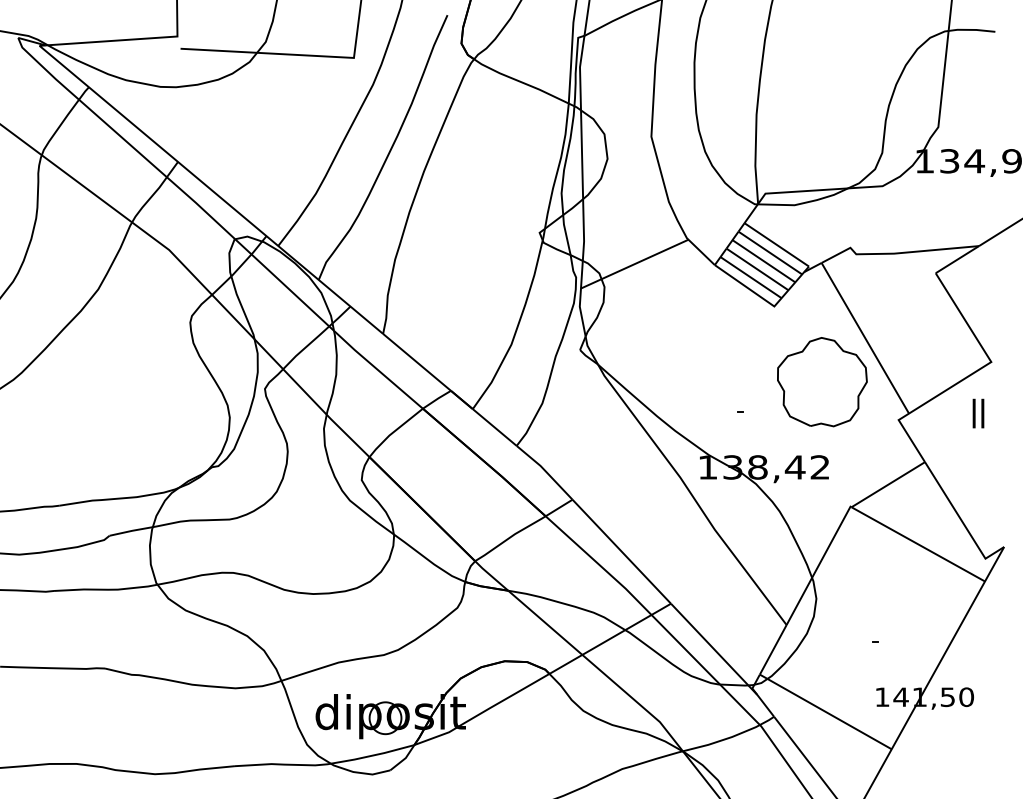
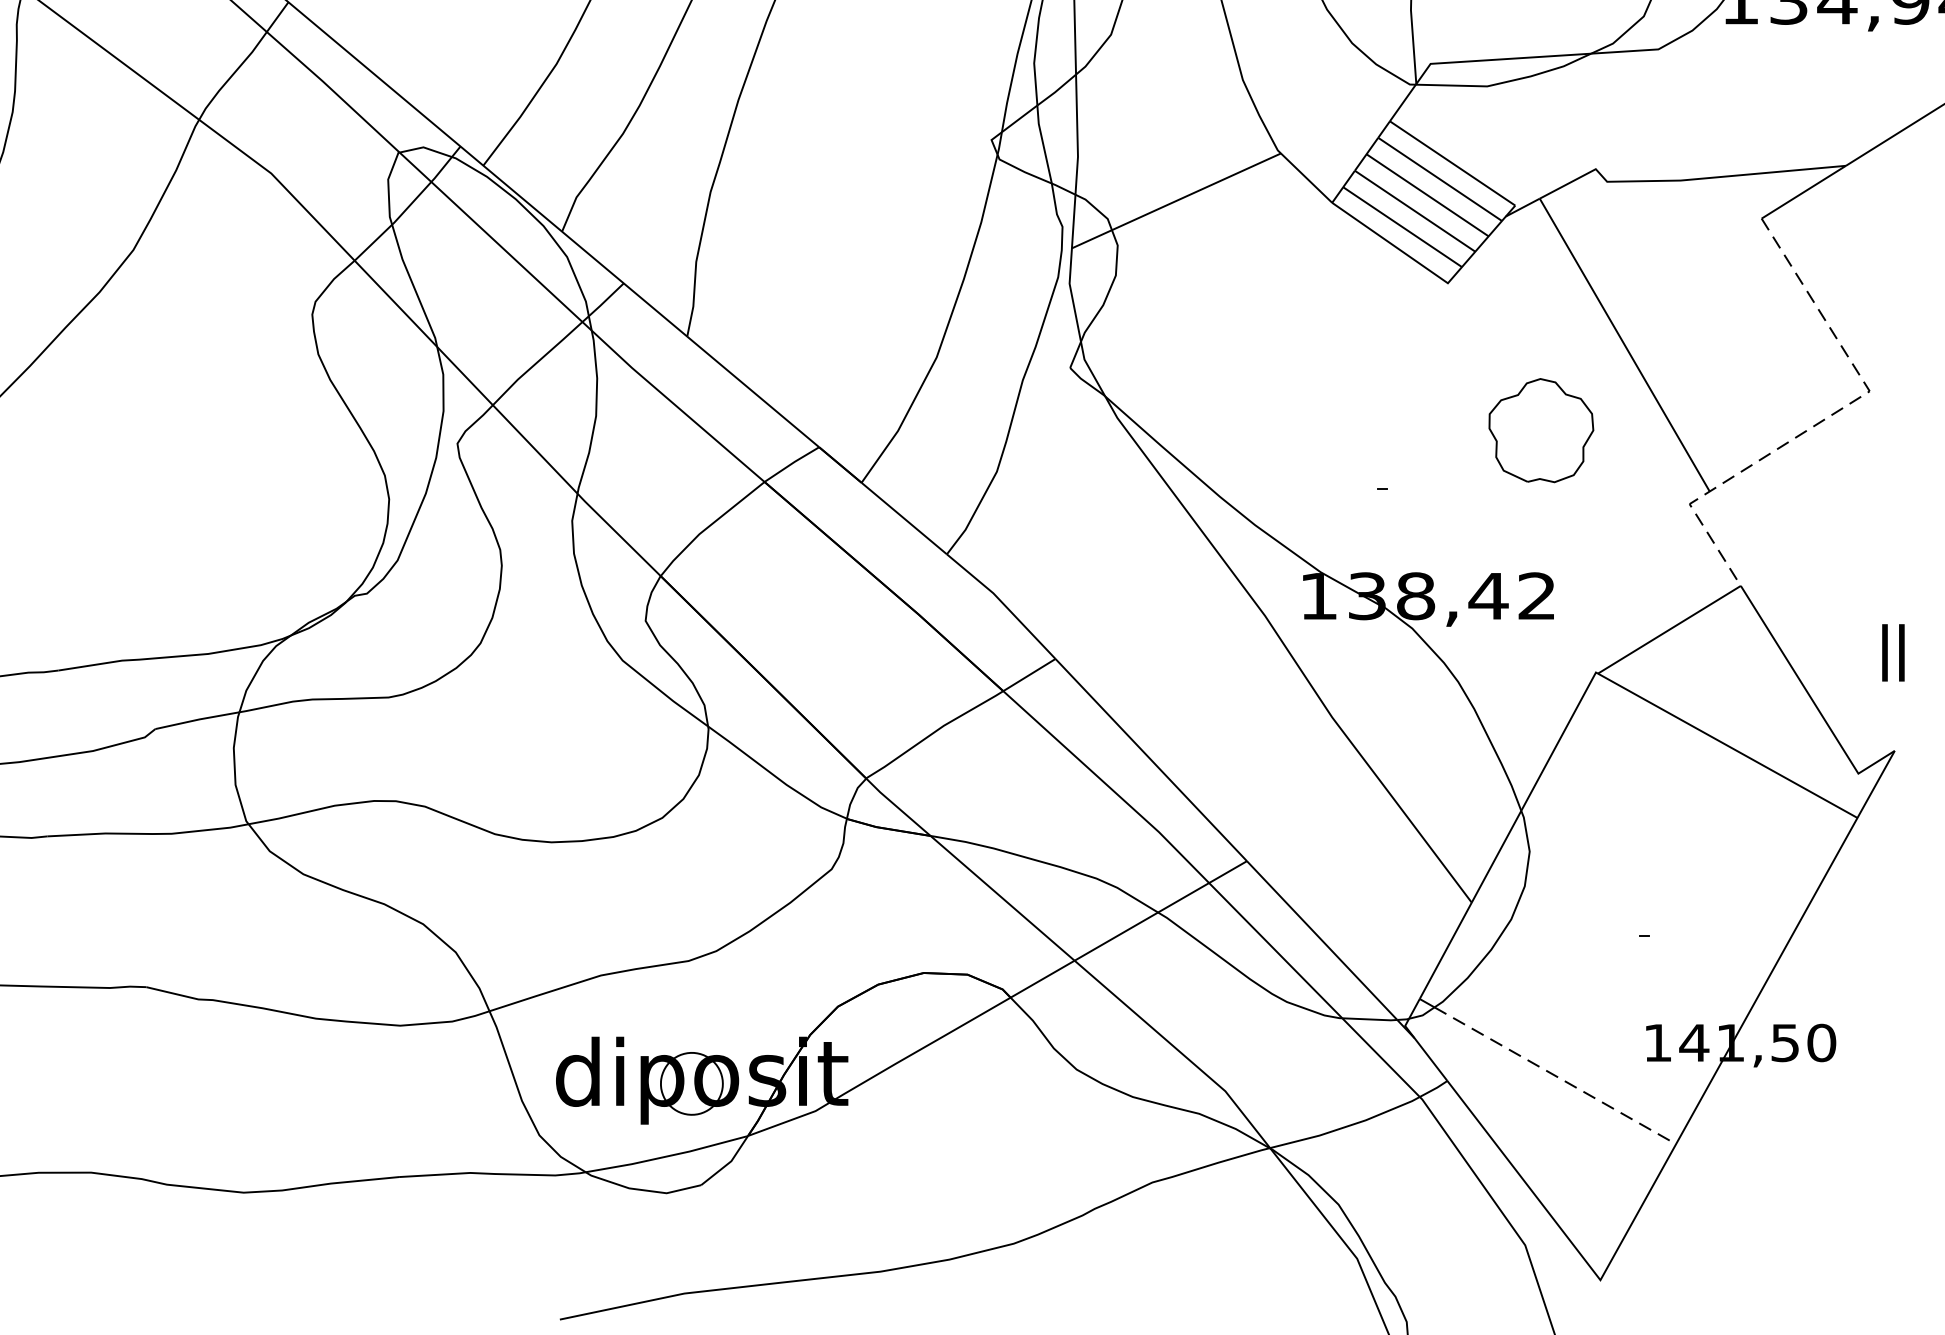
line: (967, 376) -> (1823, 419), solid -> dashed
part: (822, 382) -> (1541, 431), size x0.6
text: (978, 413) -> (1893, 652), moved
line: (830, 714) -> (1557, 1076), solid -> dashed

